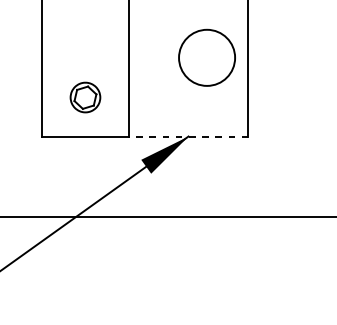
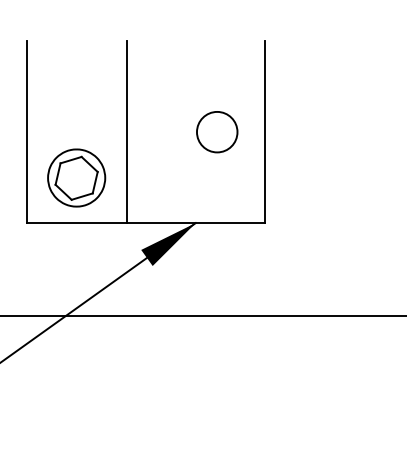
circle: (206, 57) -> (216, 131), size x0.62
part: (85, 97) -> (76, 177), size x1.67
line: (188, 136) -> (195, 223), dashed -> solid

